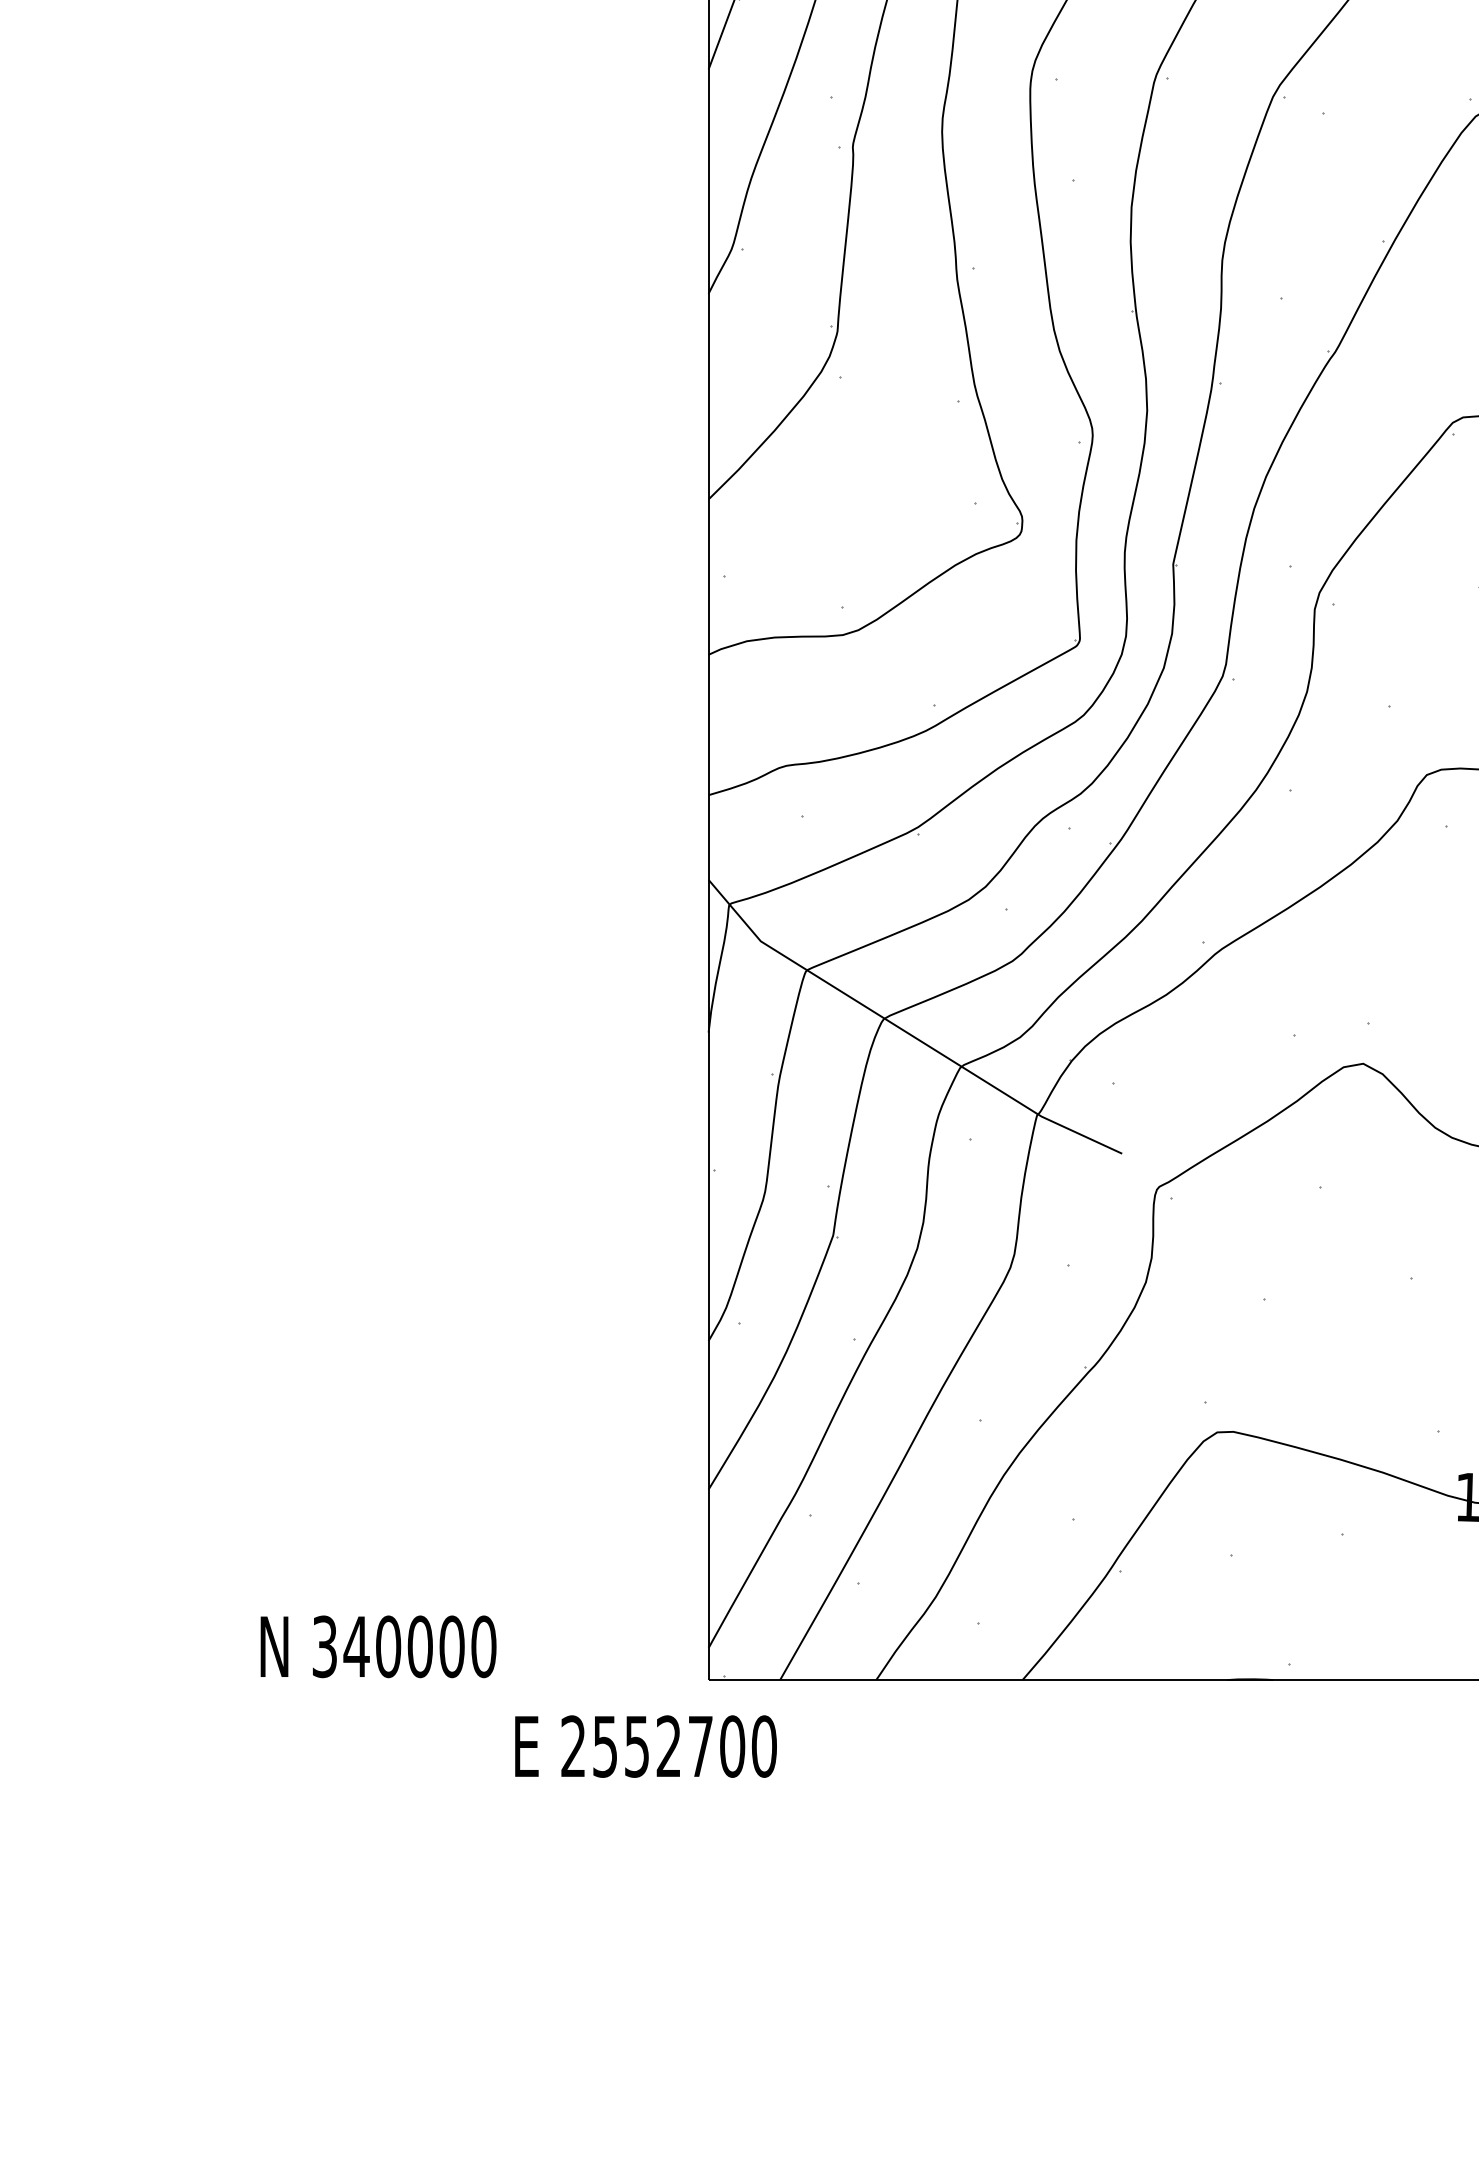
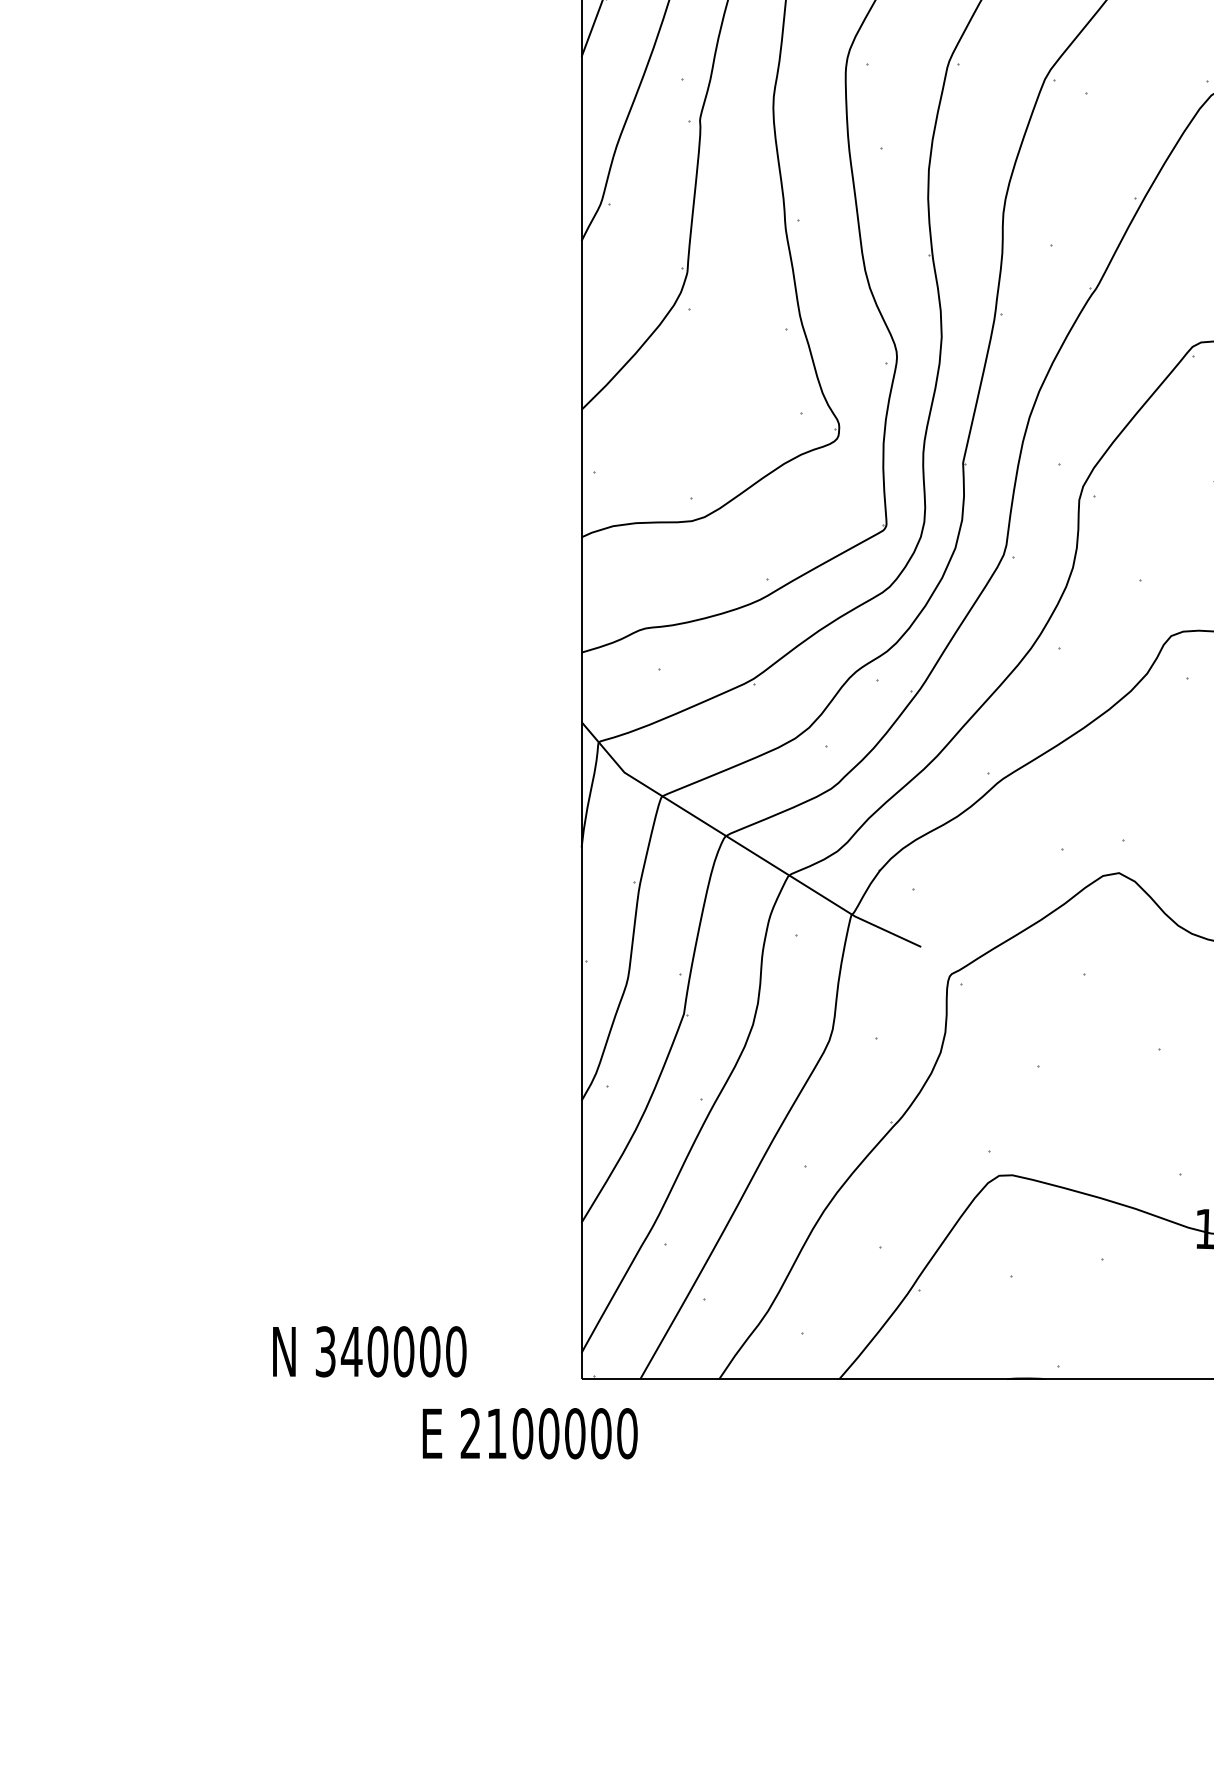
text: (378, 1646) -> (369, 1351), moved
text: (653, 1746) -> (536, 1433), 2552700 -> 2100000

